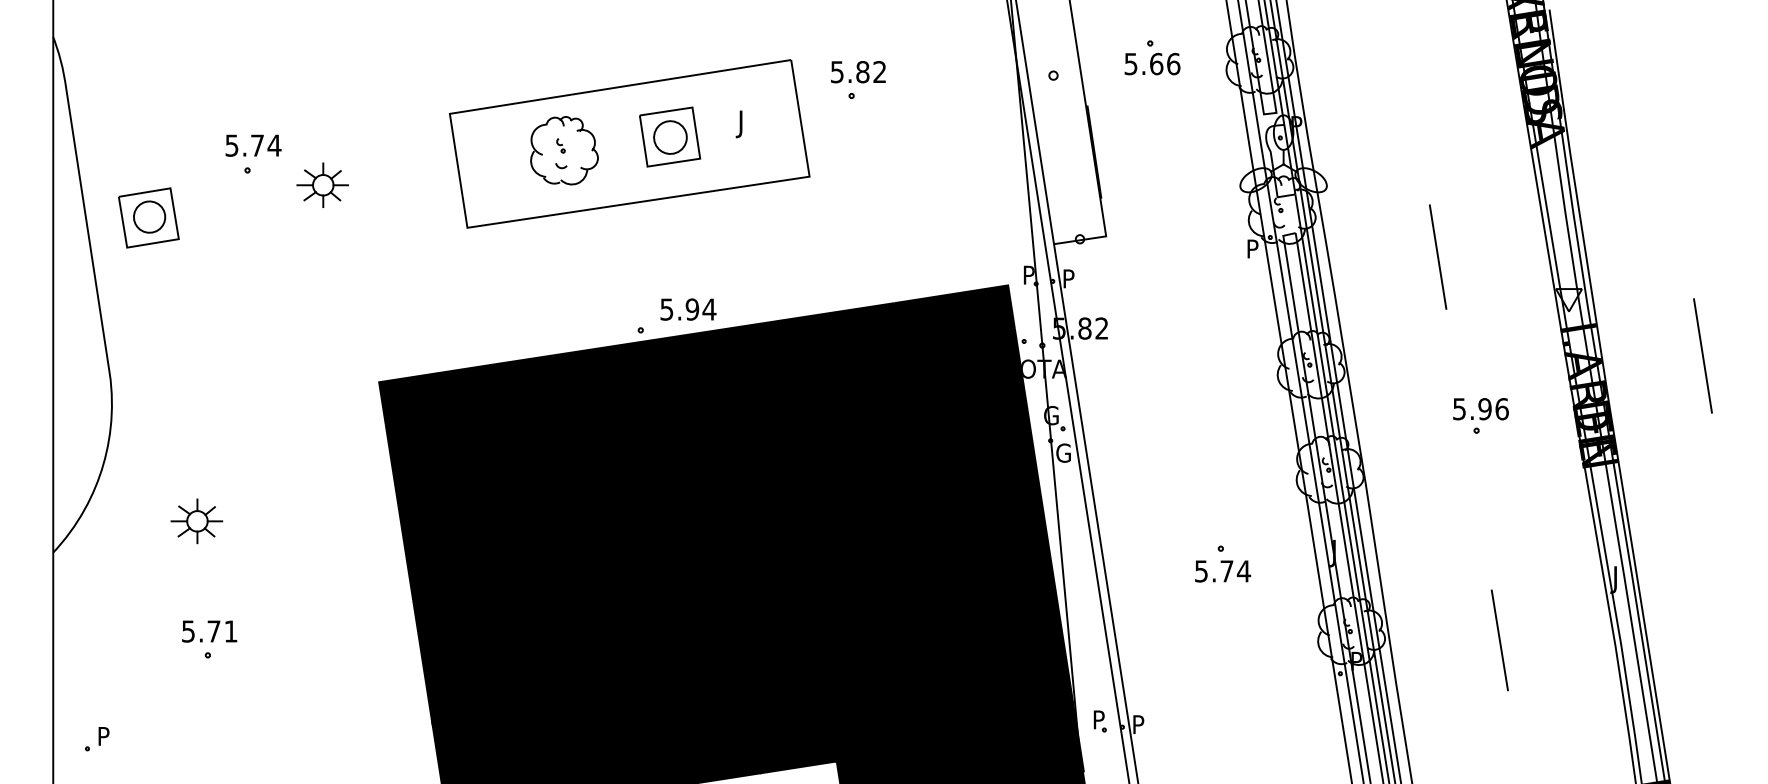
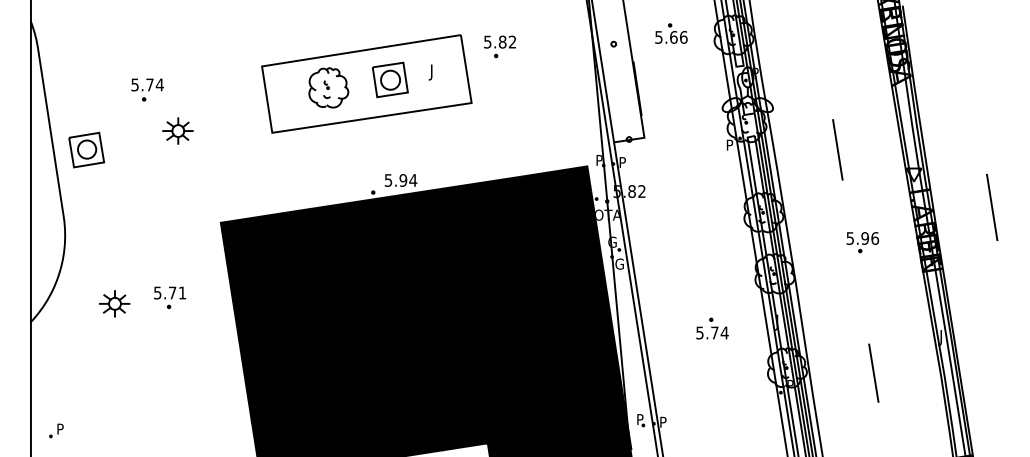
part: (321, 184) -> (177, 130), moved
part: (148, 216) -> (86, 149), moved
part: (210, 639) -> (170, 297), moved

